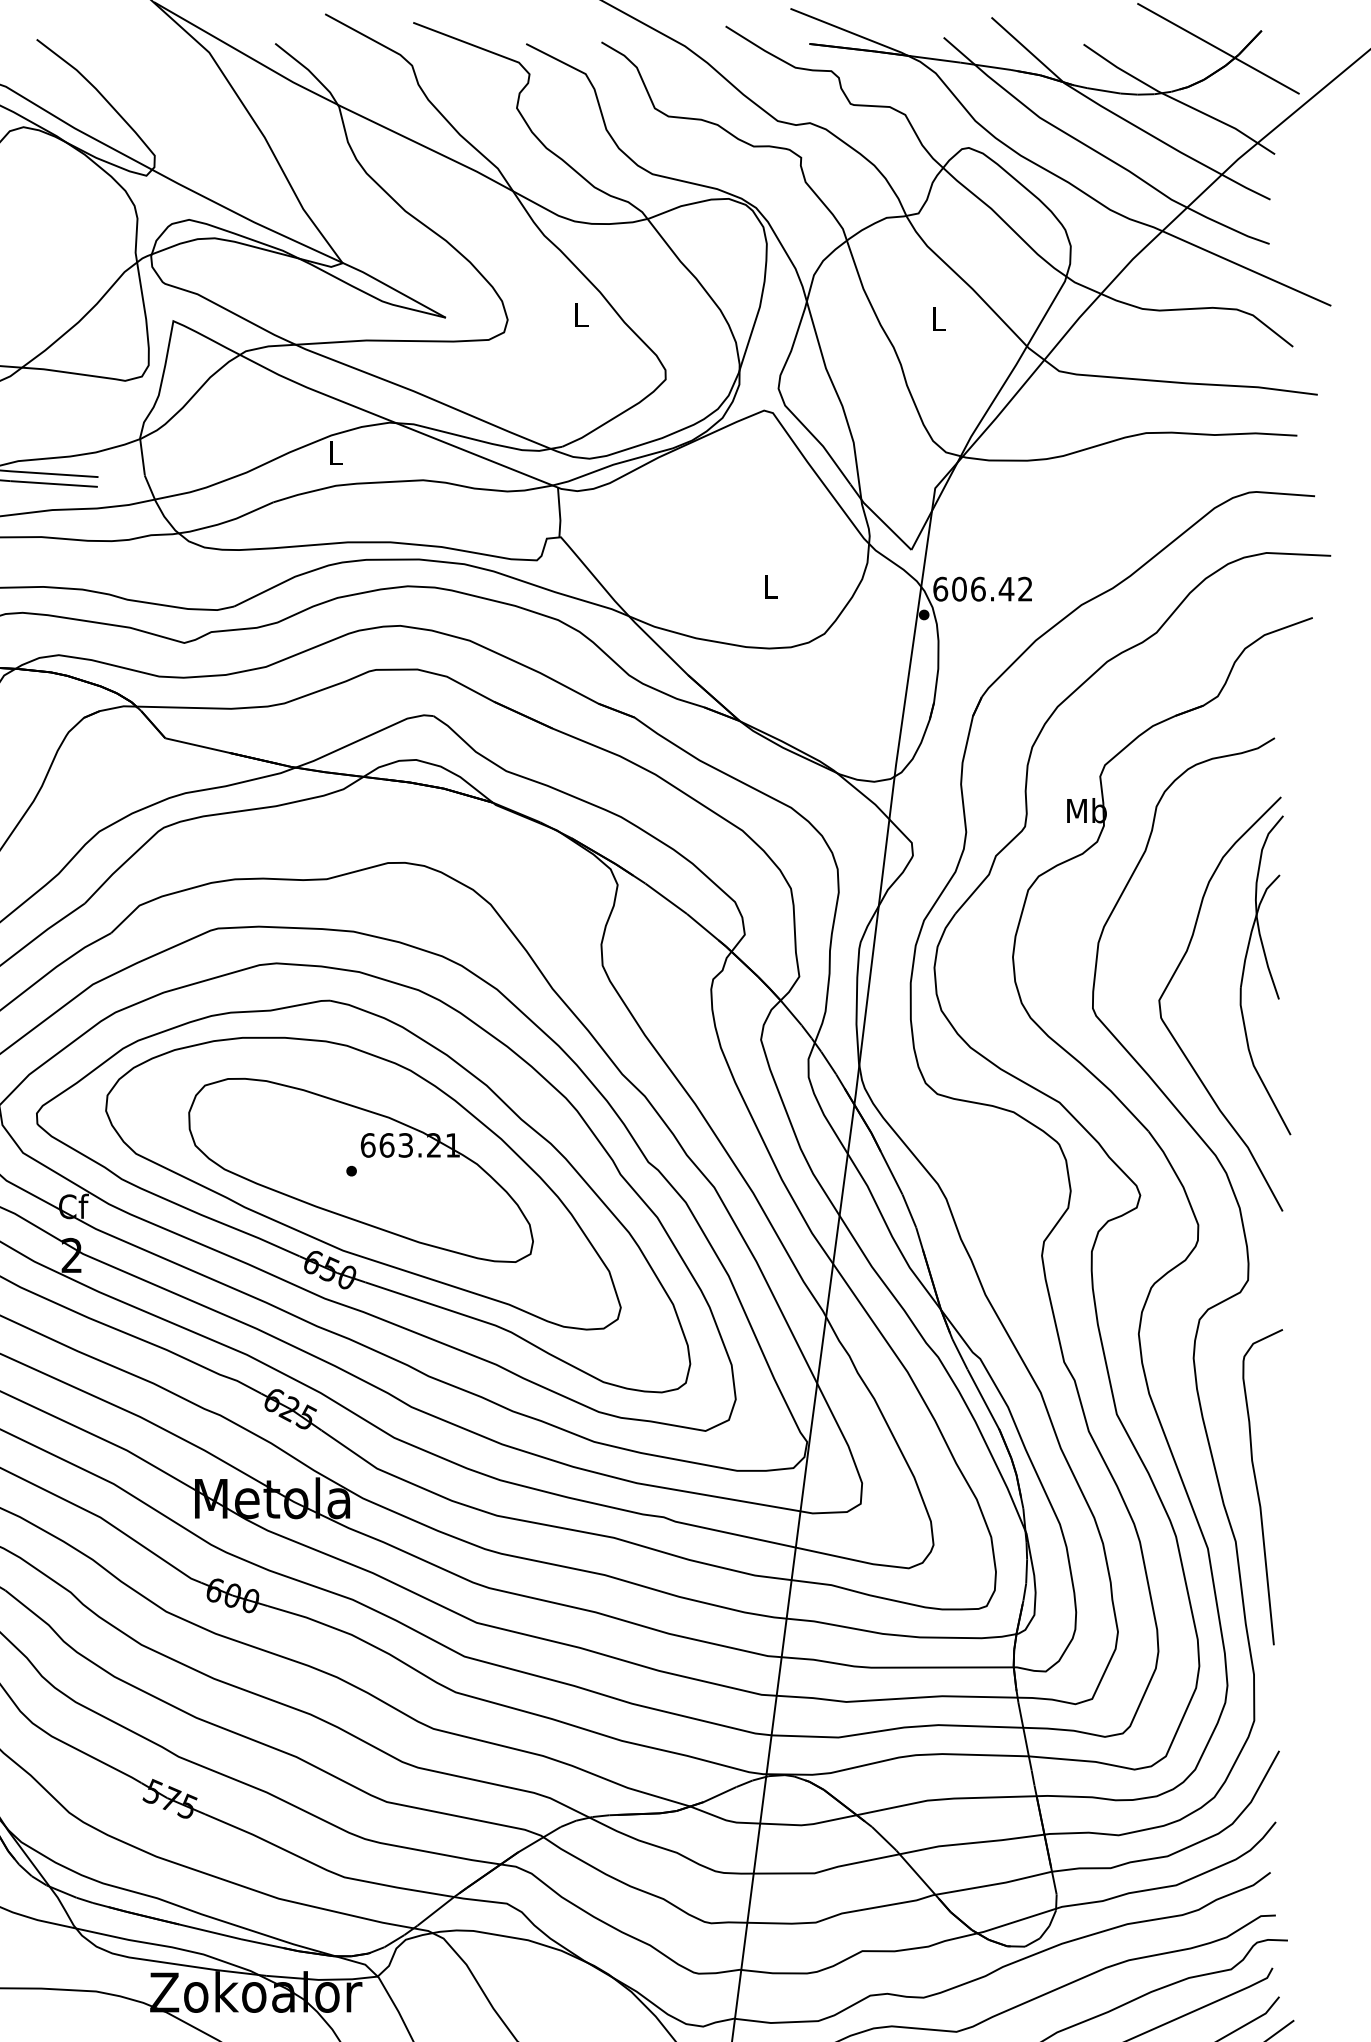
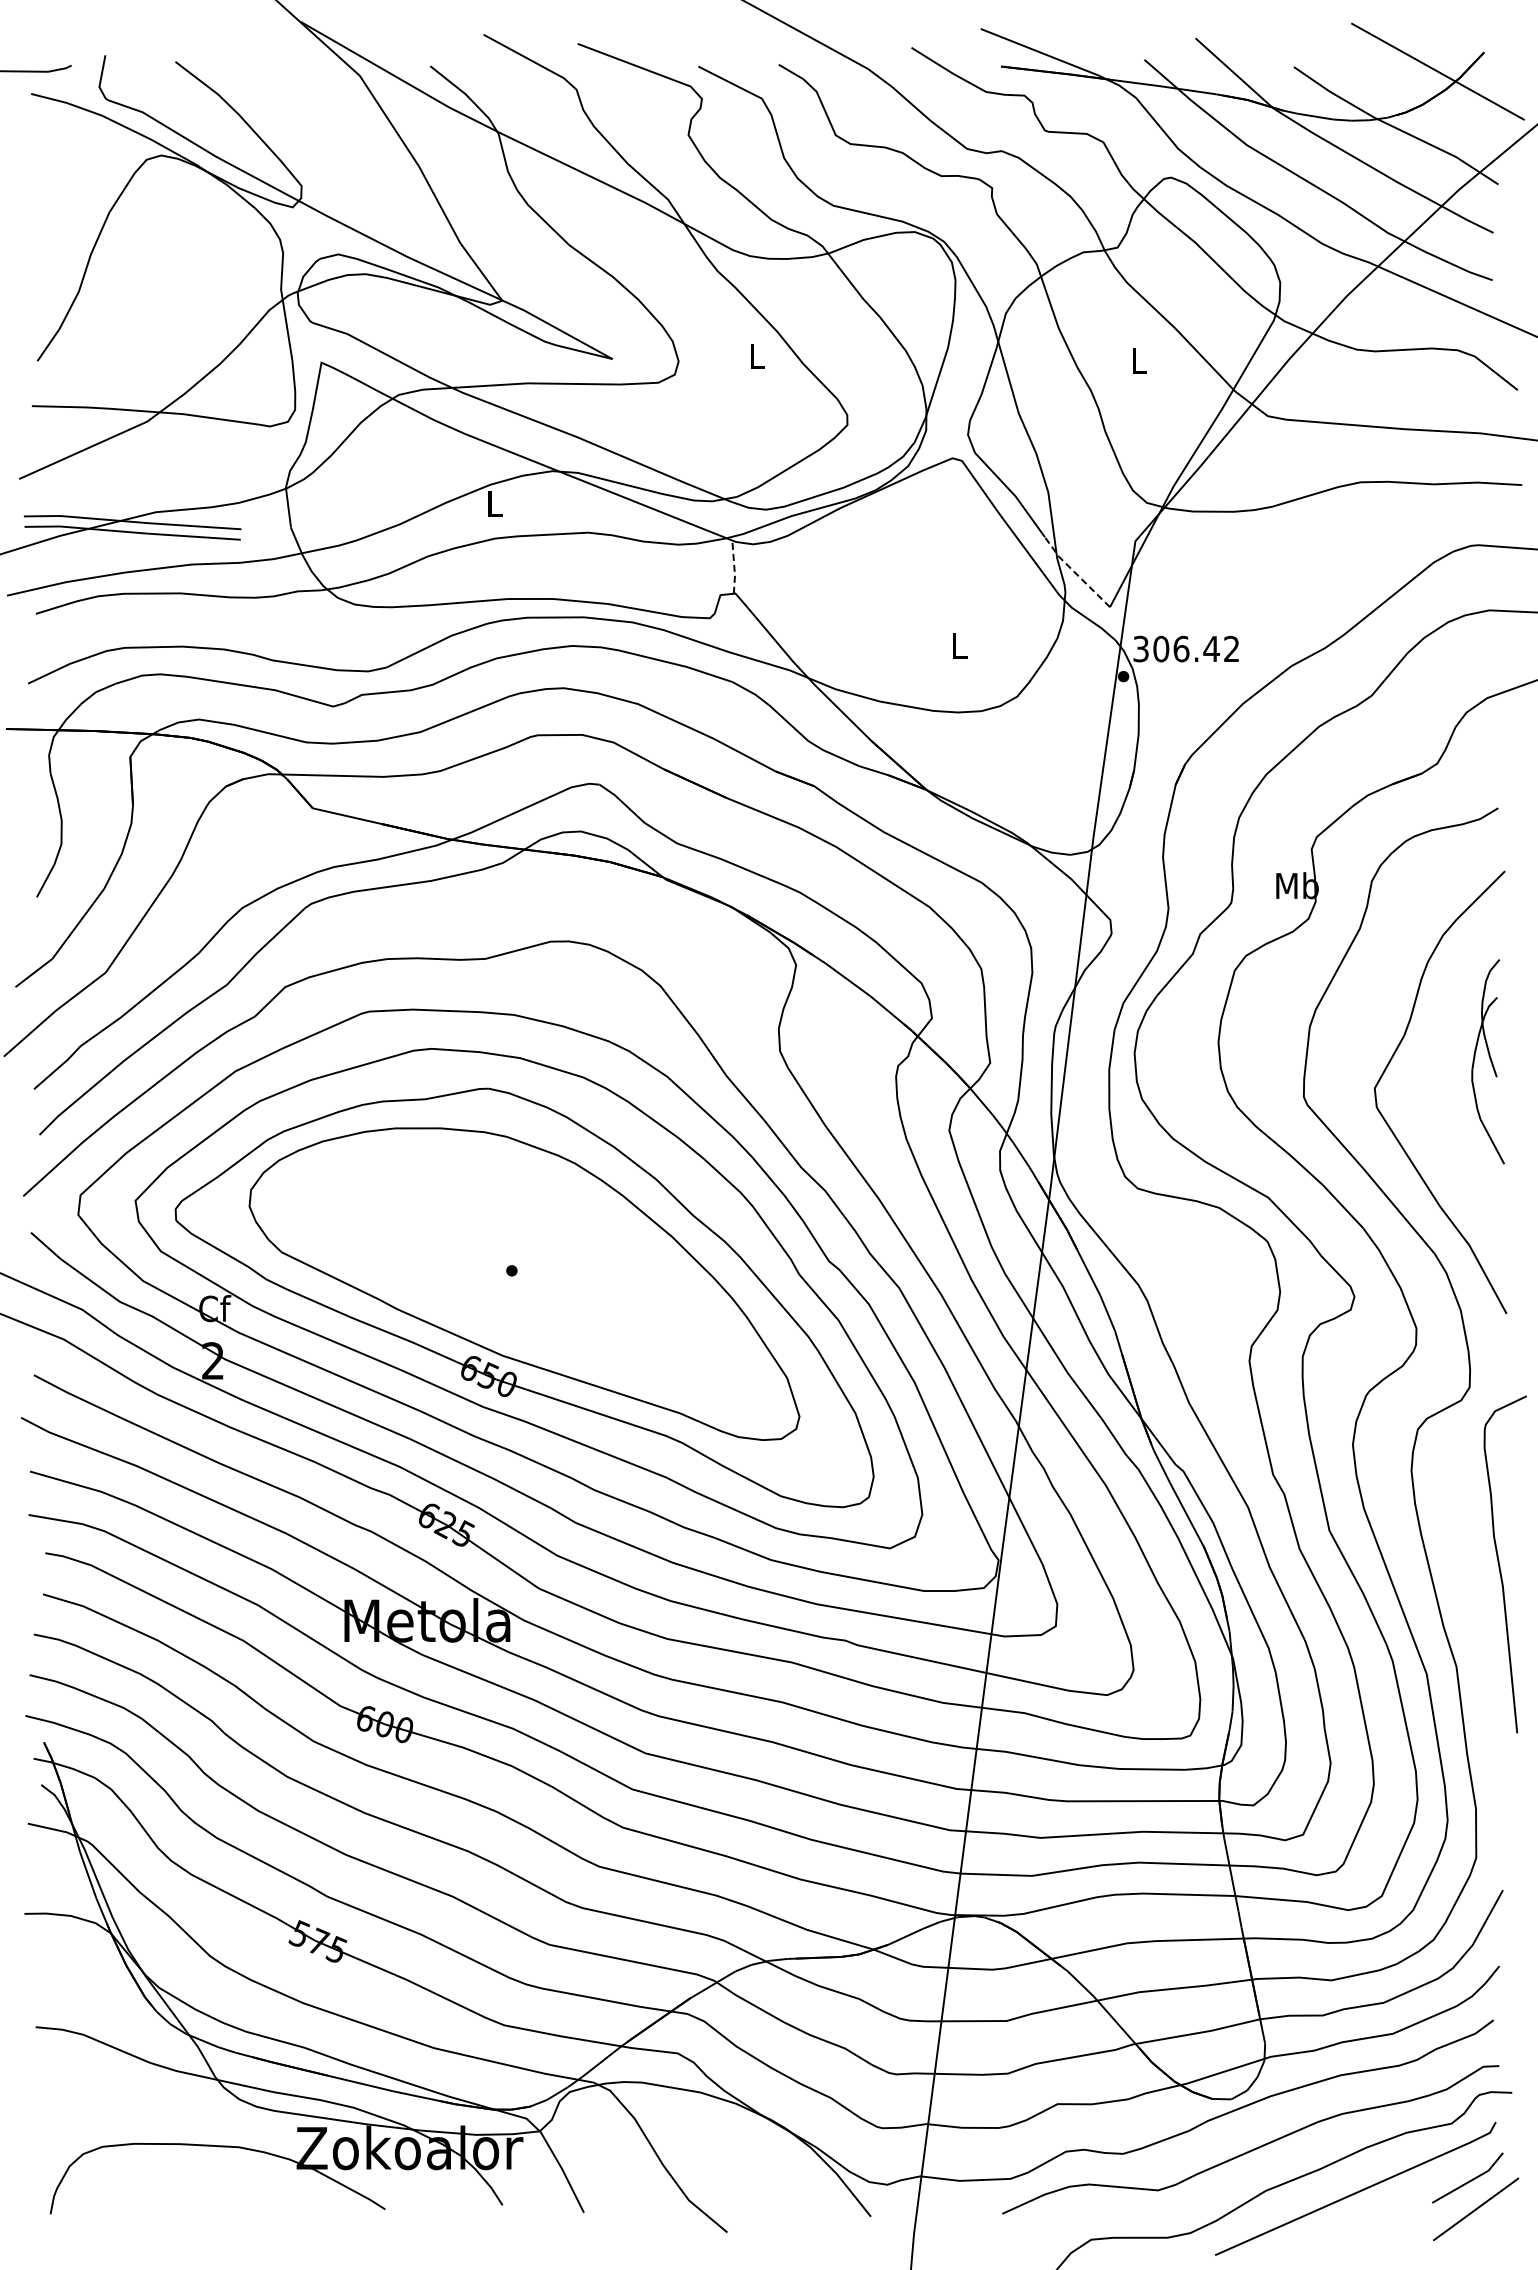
line: (559, 512) -> (734, 567), solid -> dashed
line: (879, 517) -> (1075, 572), solid -> dashed
text: (940, 588) -> (1141, 648), 606.42 -> 306.42
part: (1264, 975) -> (1487, 1061), size x0.6
part: (360, 1169) -> (521, 1269), removed
curve: (1258, 1488) -> (1500, 1565), moved

